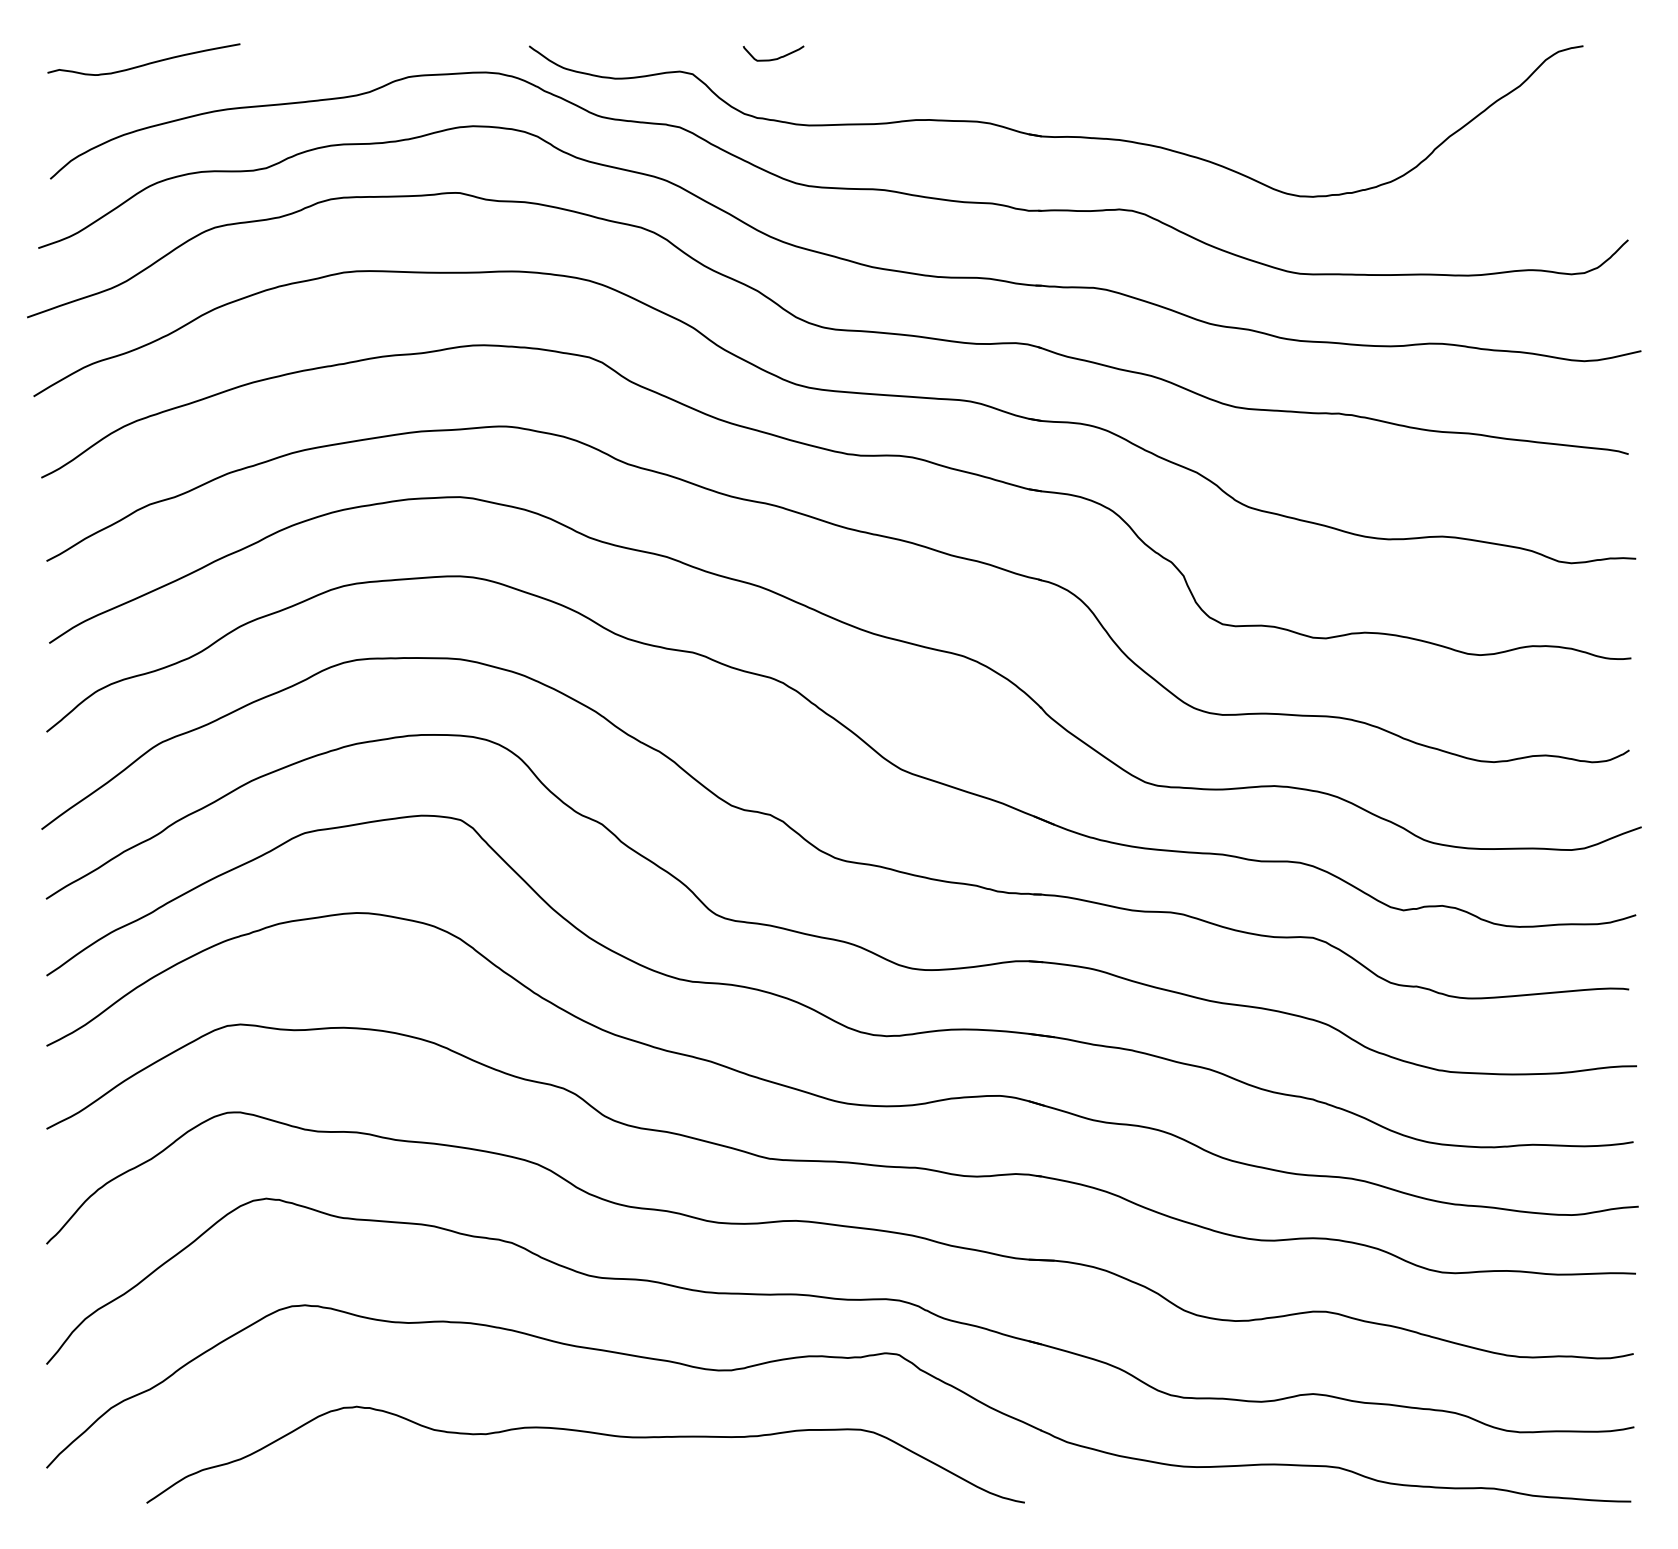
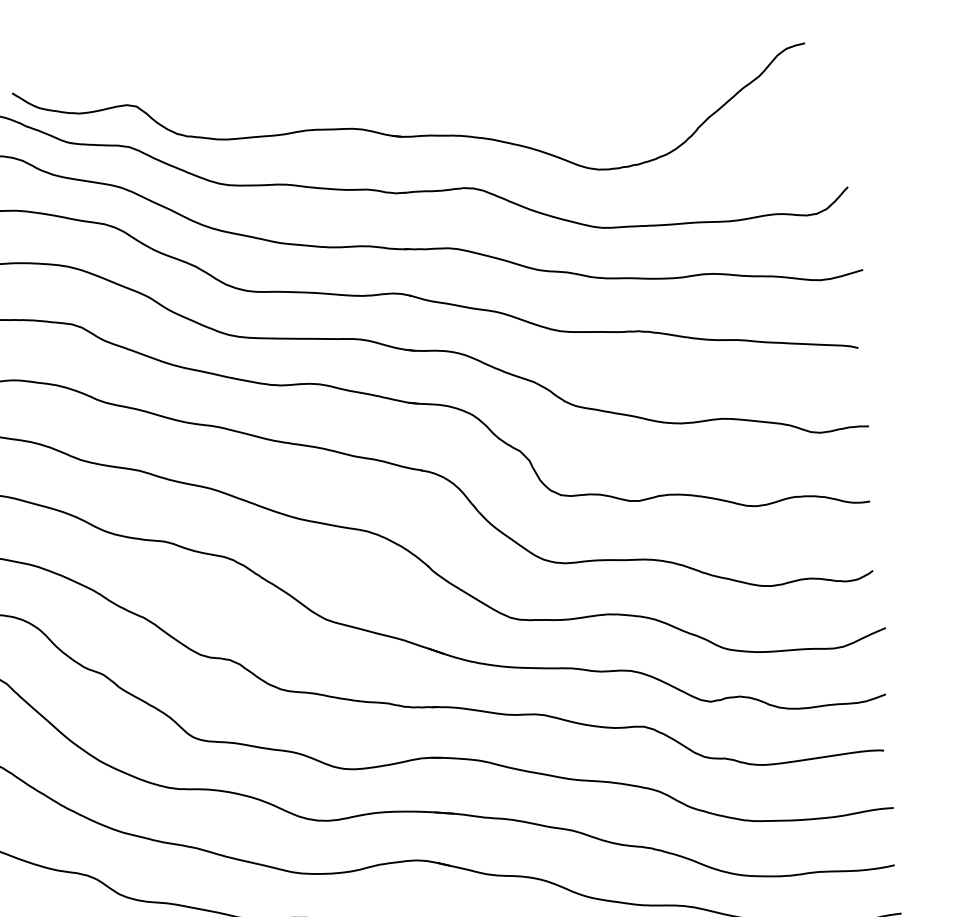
curve: (773, 58) -> (196, 90), removed

